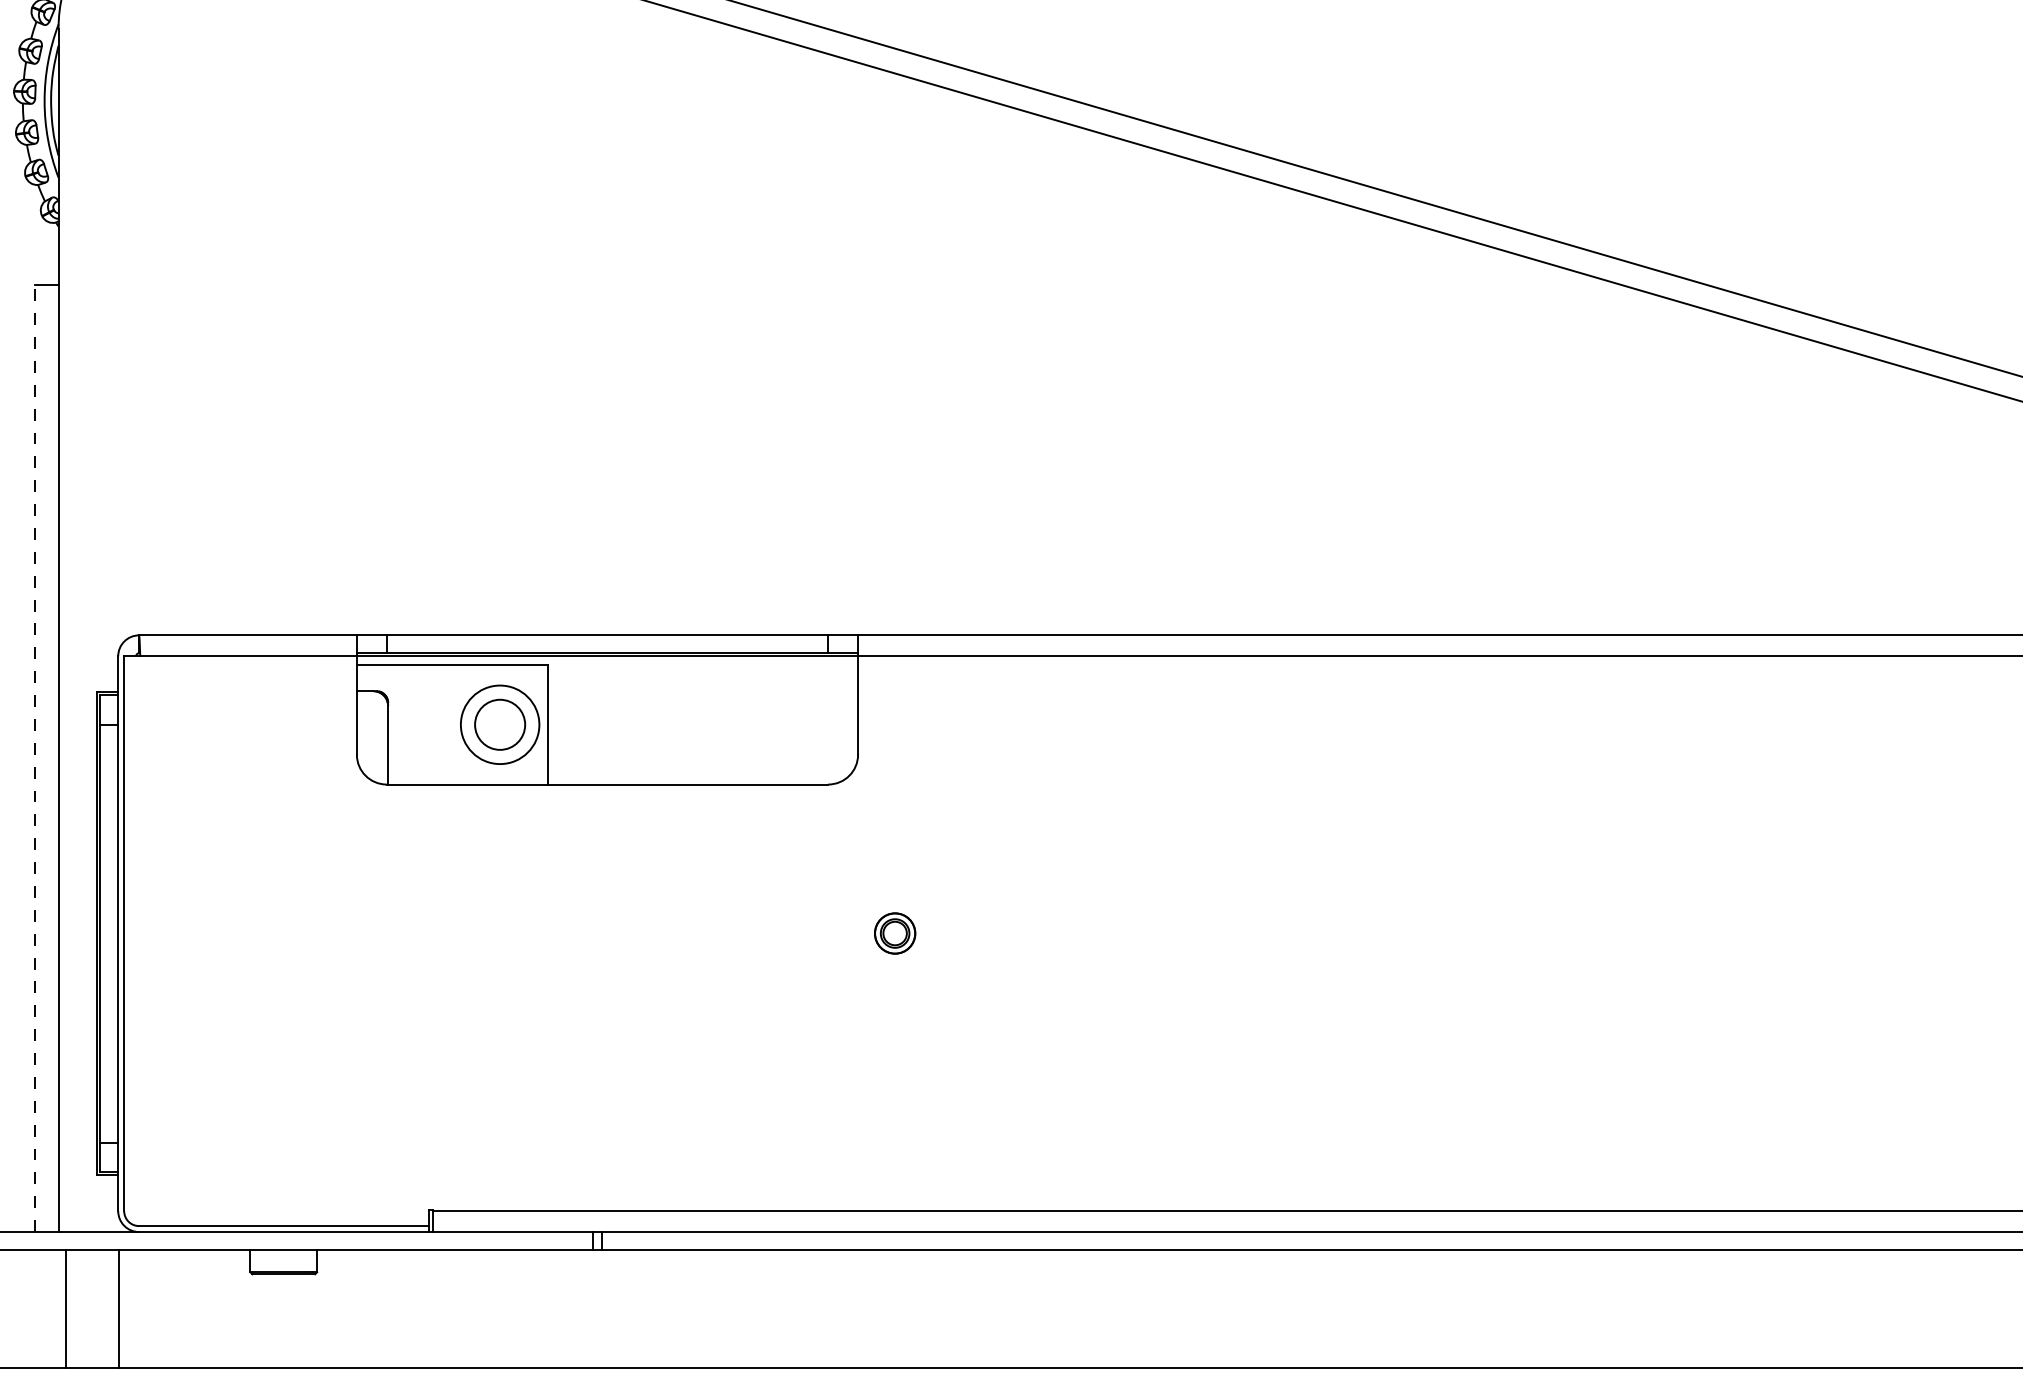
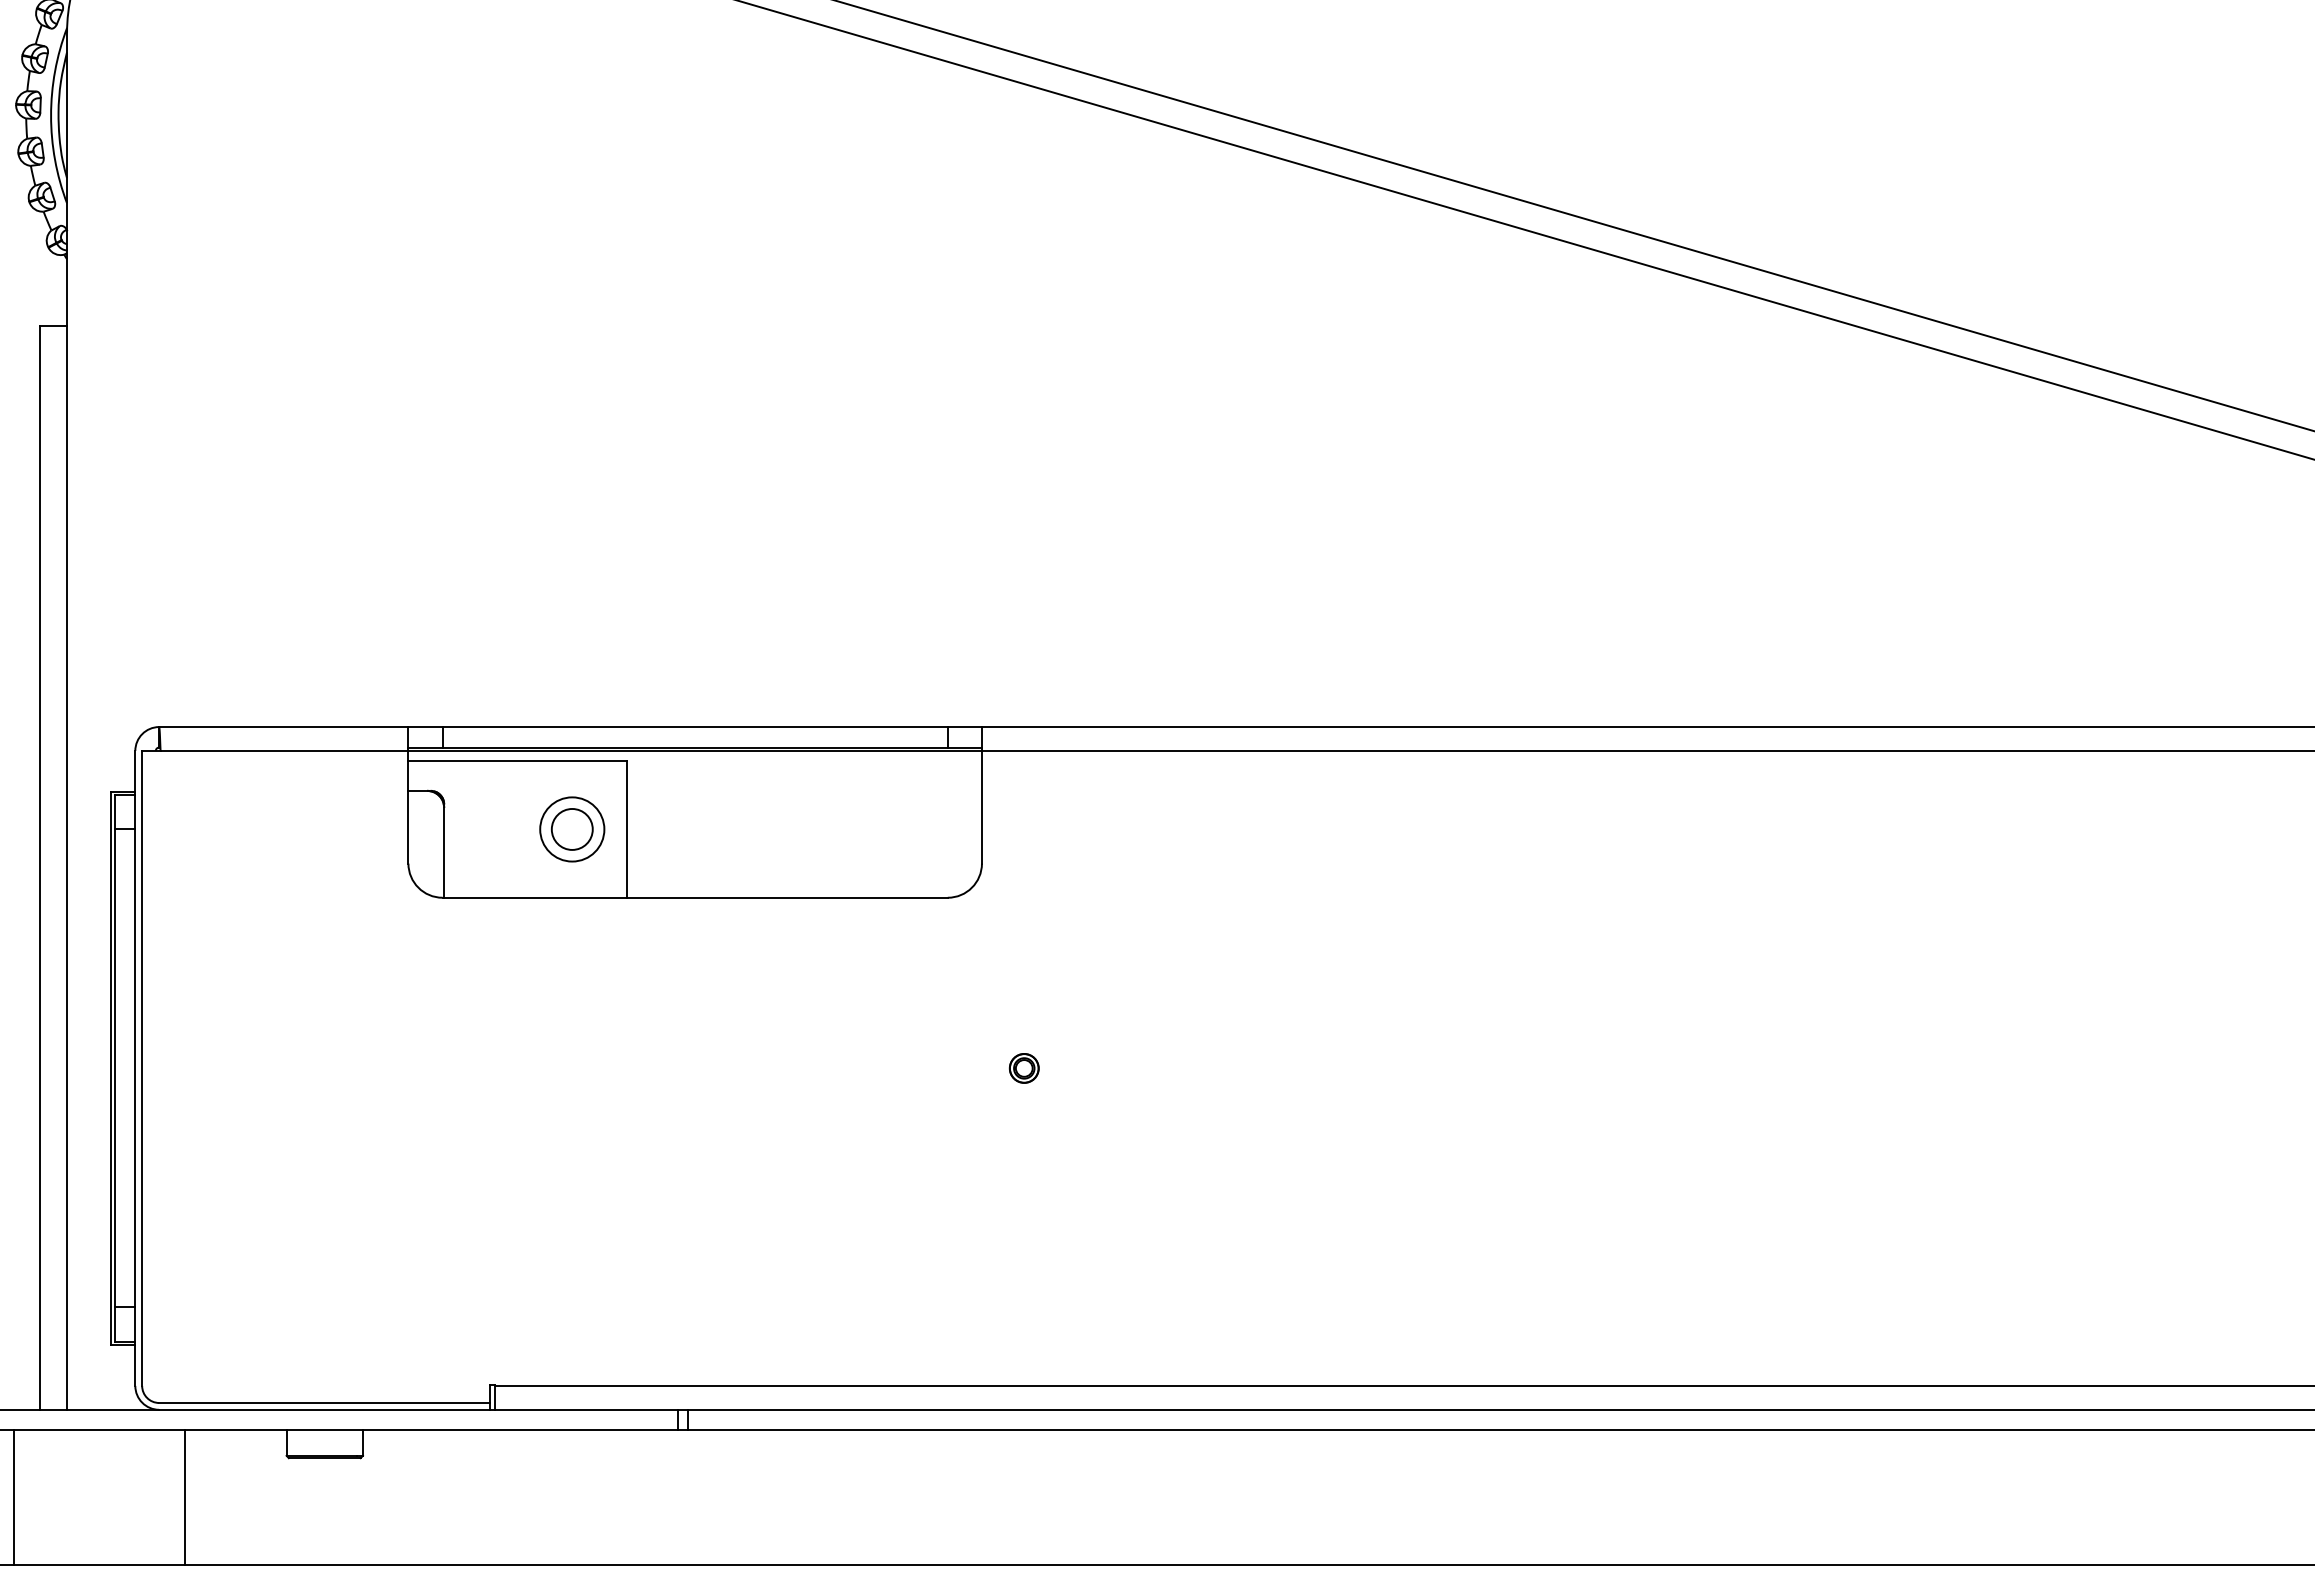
part: (499, 724) -> (571, 829), size x0.71
line: (34, 758) -> (39, 867), dashed -> solid
part: (894, 933) -> (1023, 1068), size x0.62
line: (65, 1308) -> (14, 1497), moved
line: (118, 1308) -> (184, 1497), moved

